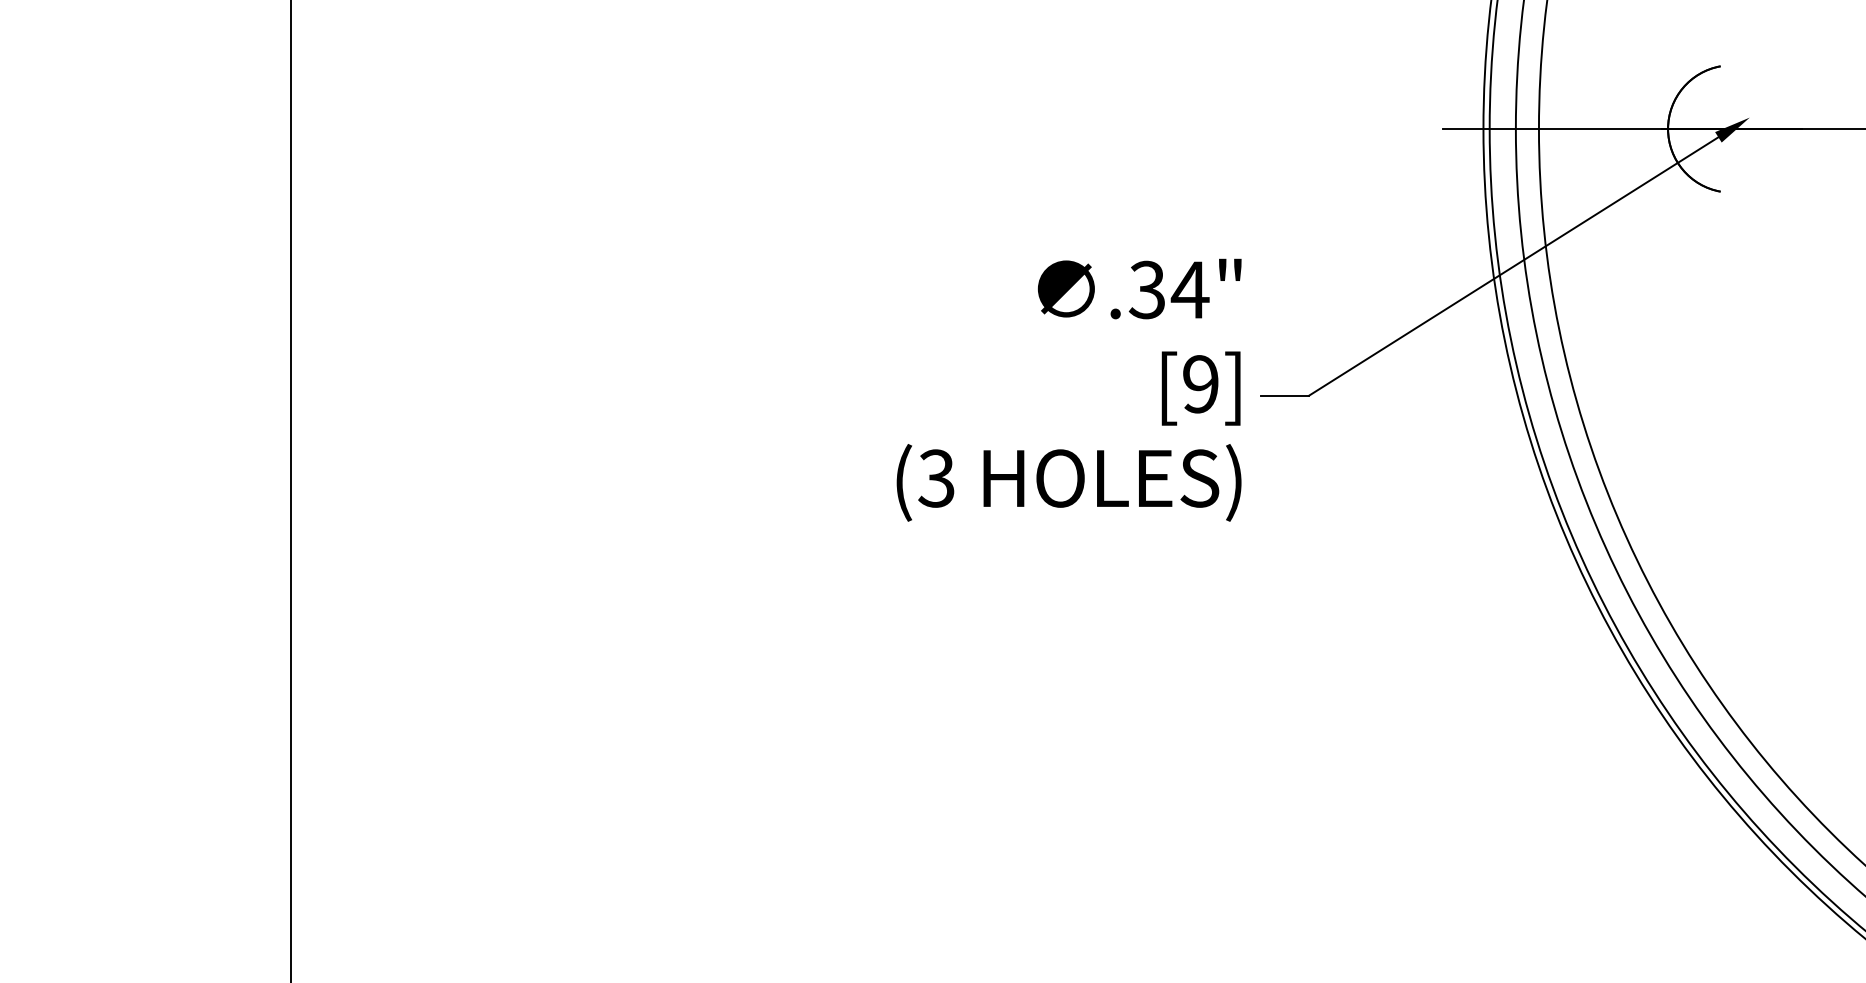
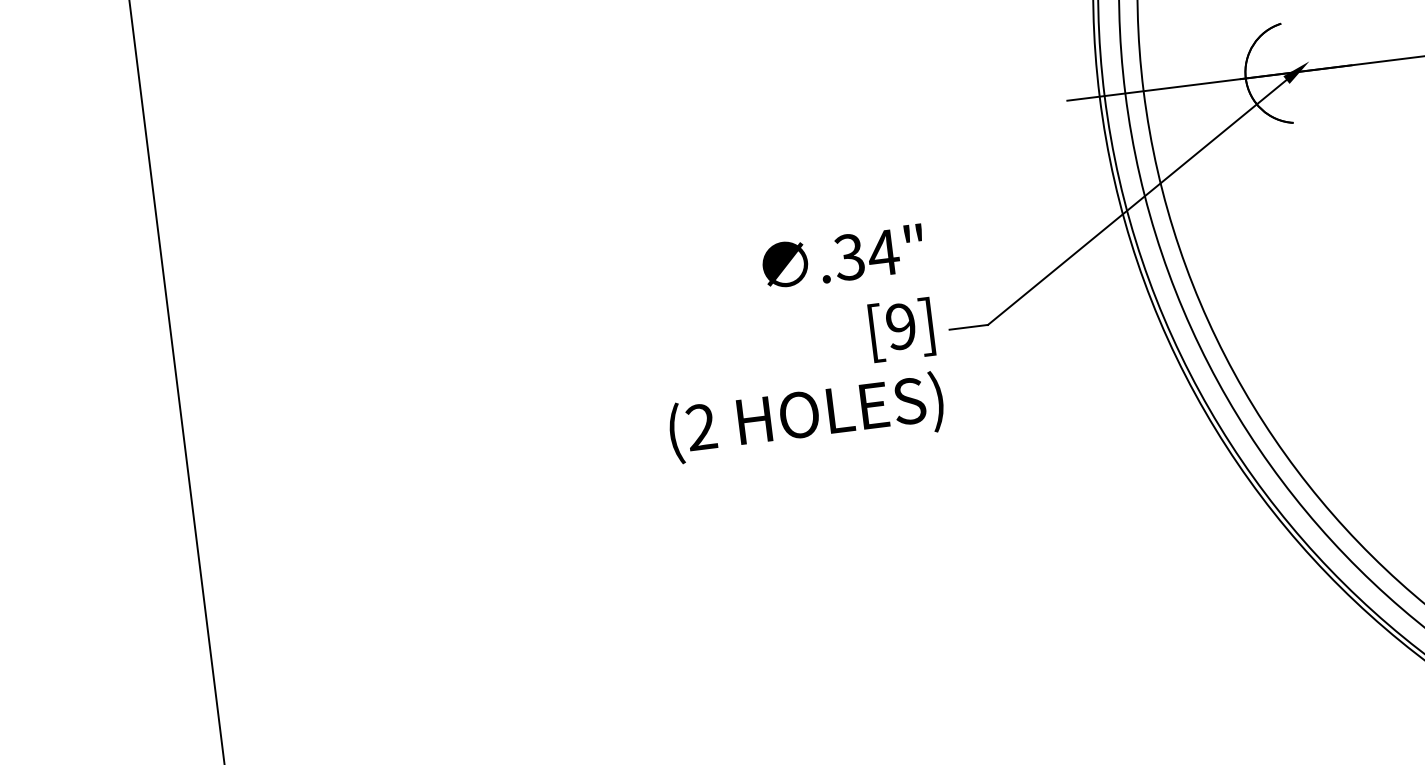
text: (936, 478) -> (701, 427), (3 -> (2

